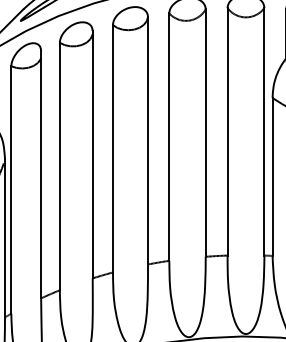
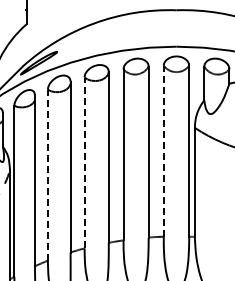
line: (227, 130) -> (163, 150), solid -> dashed
line: (112, 148) -> (84, 162), solid -> dashed
line: (59, 165) -> (47, 174), solid -> dashed

